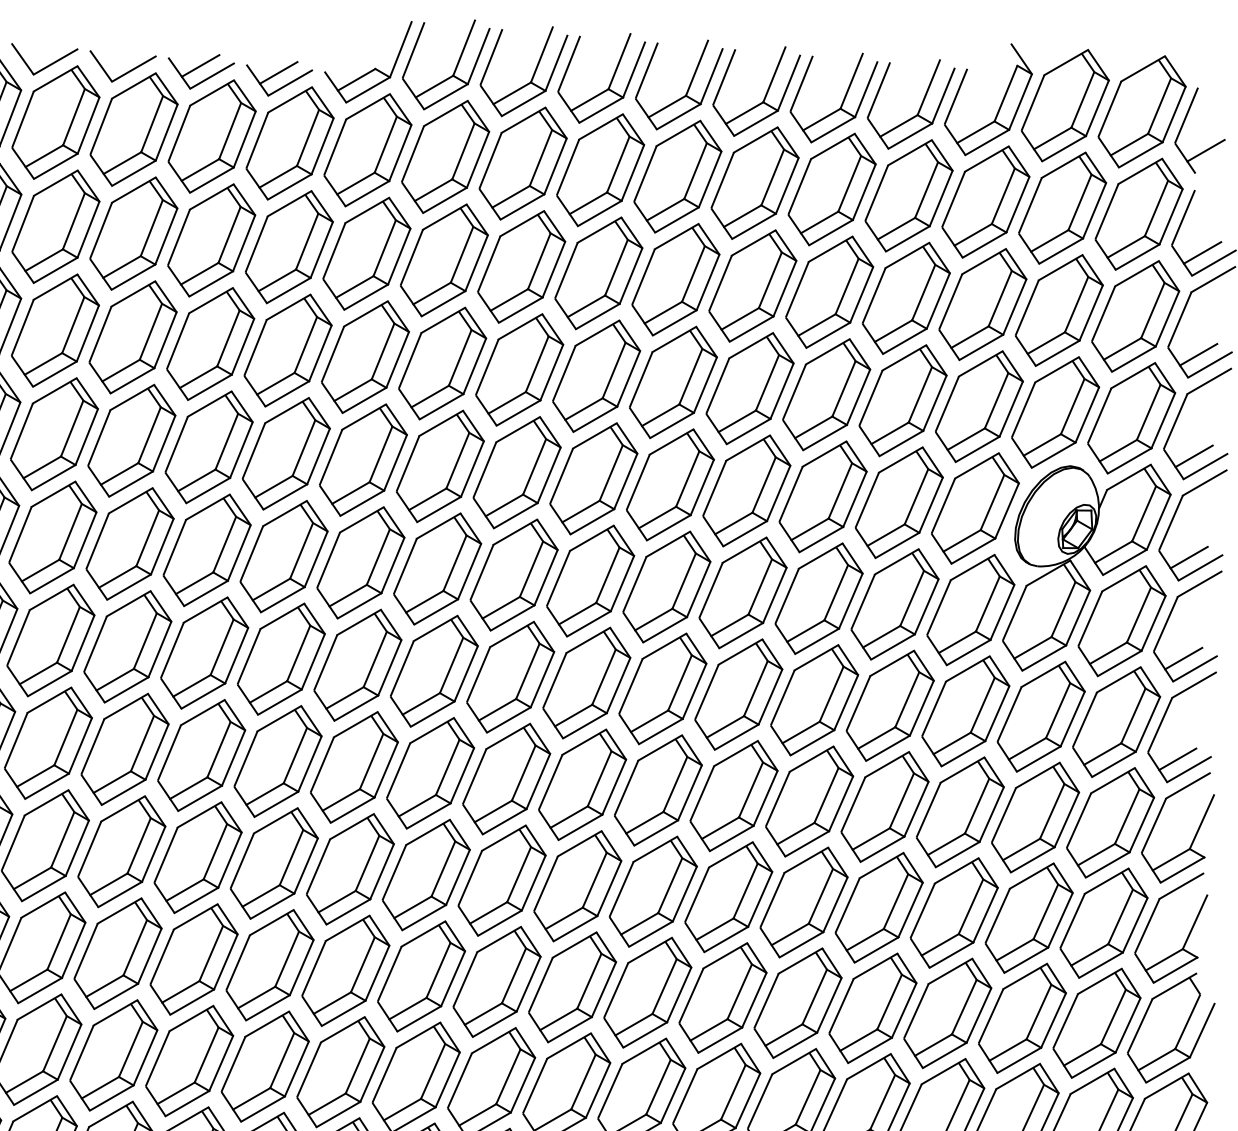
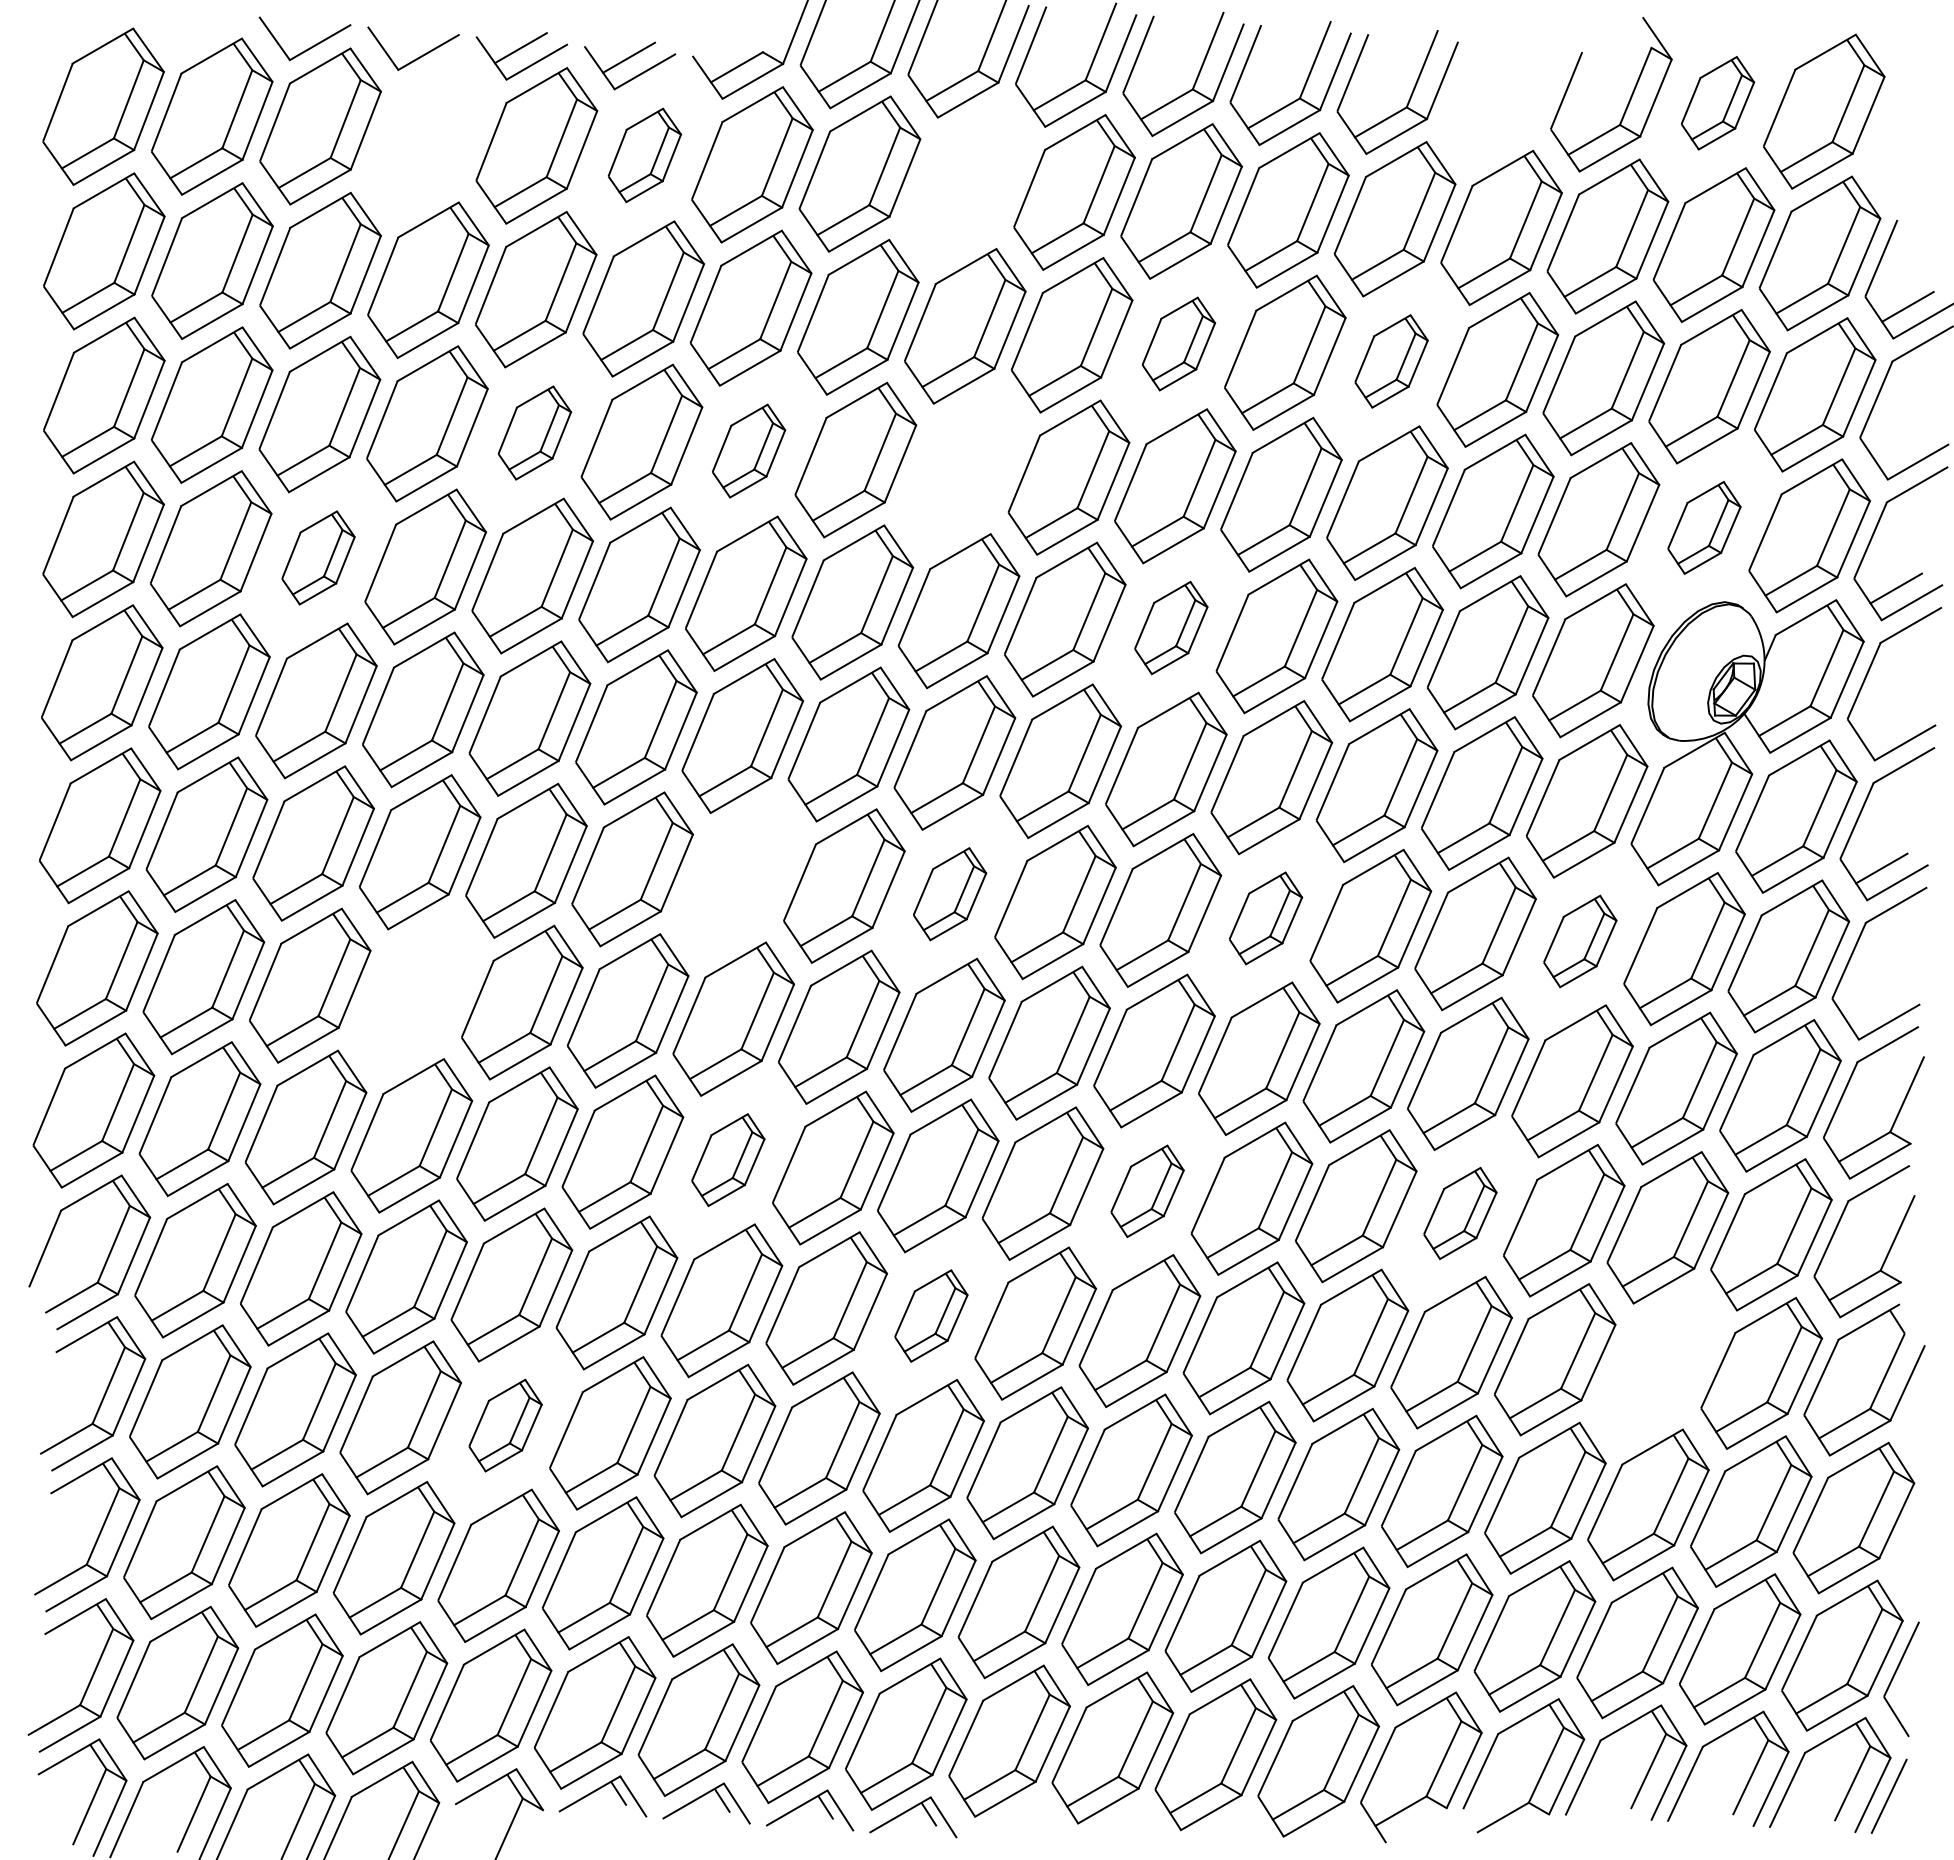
part: (1065, 105) -> (1717, 103), size x0.6
part: (919, 107) -> (1516, 105), removed
part: (1184, 123) -> (1882, 127), removed
part: (133, 129) -> (428, 136), removed
part: (289, 143) -> (644, 155), size x0.6
part: (523, 163) -> (967, 182), removed
part: (675, 279) -> (1178, 343), size x0.6
part: (829, 292) -> (1391, 361), size x0.6
part: (210, 343) -> (534, 432), size x0.6
line: (1198, 354) -> (1902, 447), removed
part: (365, 356) -> (748, 450), size x0.6
part: (519, 369) -> (962, 468), removed
part: (1055, 412) -> (1704, 527), size x0.6
part: (54, 433) -> (318, 557), size x0.6
part: (670, 484) -> (1171, 627), size x0.6
line: (1189, 557) -> (1889, 728), removed
part: (357, 665) -> (738, 877), removed
part: (510, 676) -> (949, 893), size x0.6
part: (738, 694) -> (1265, 918), size x0.6
part: (966, 711) -> (1580, 941), size x0.6
part: (125, 749) -> (416, 994), removed
line: (1177, 758) -> (1873, 1007), removed
part: (350, 868) -> (728, 1159), size x0.6
part: (653, 891) -> (1147, 1191), size x0.6
part: (879, 907) -> (1460, 1213), size x0.6
part: (497, 981) -> (931, 1315), size x0.6
part: (1022, 1018) -> (1658, 1366), removed
part: (189, 1060) -> (505, 1425), size x0.6

